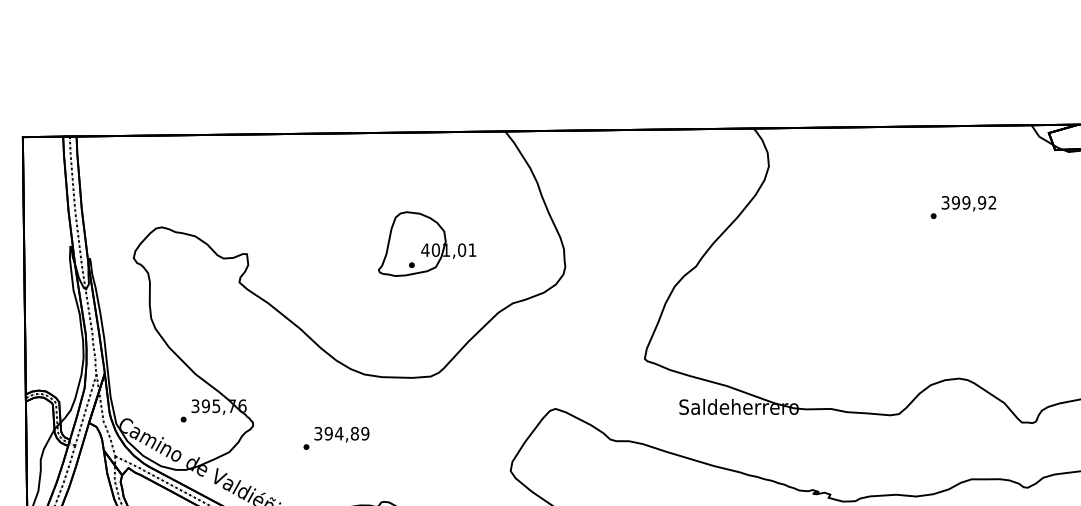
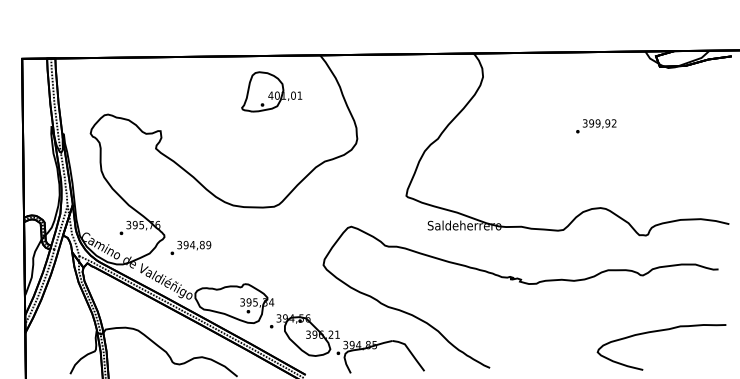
text: (963, 207) -> (596, 126), moved
part: (426, 243) -> (271, 91), moved
text: (335, 437) -> (190, 247), moved

